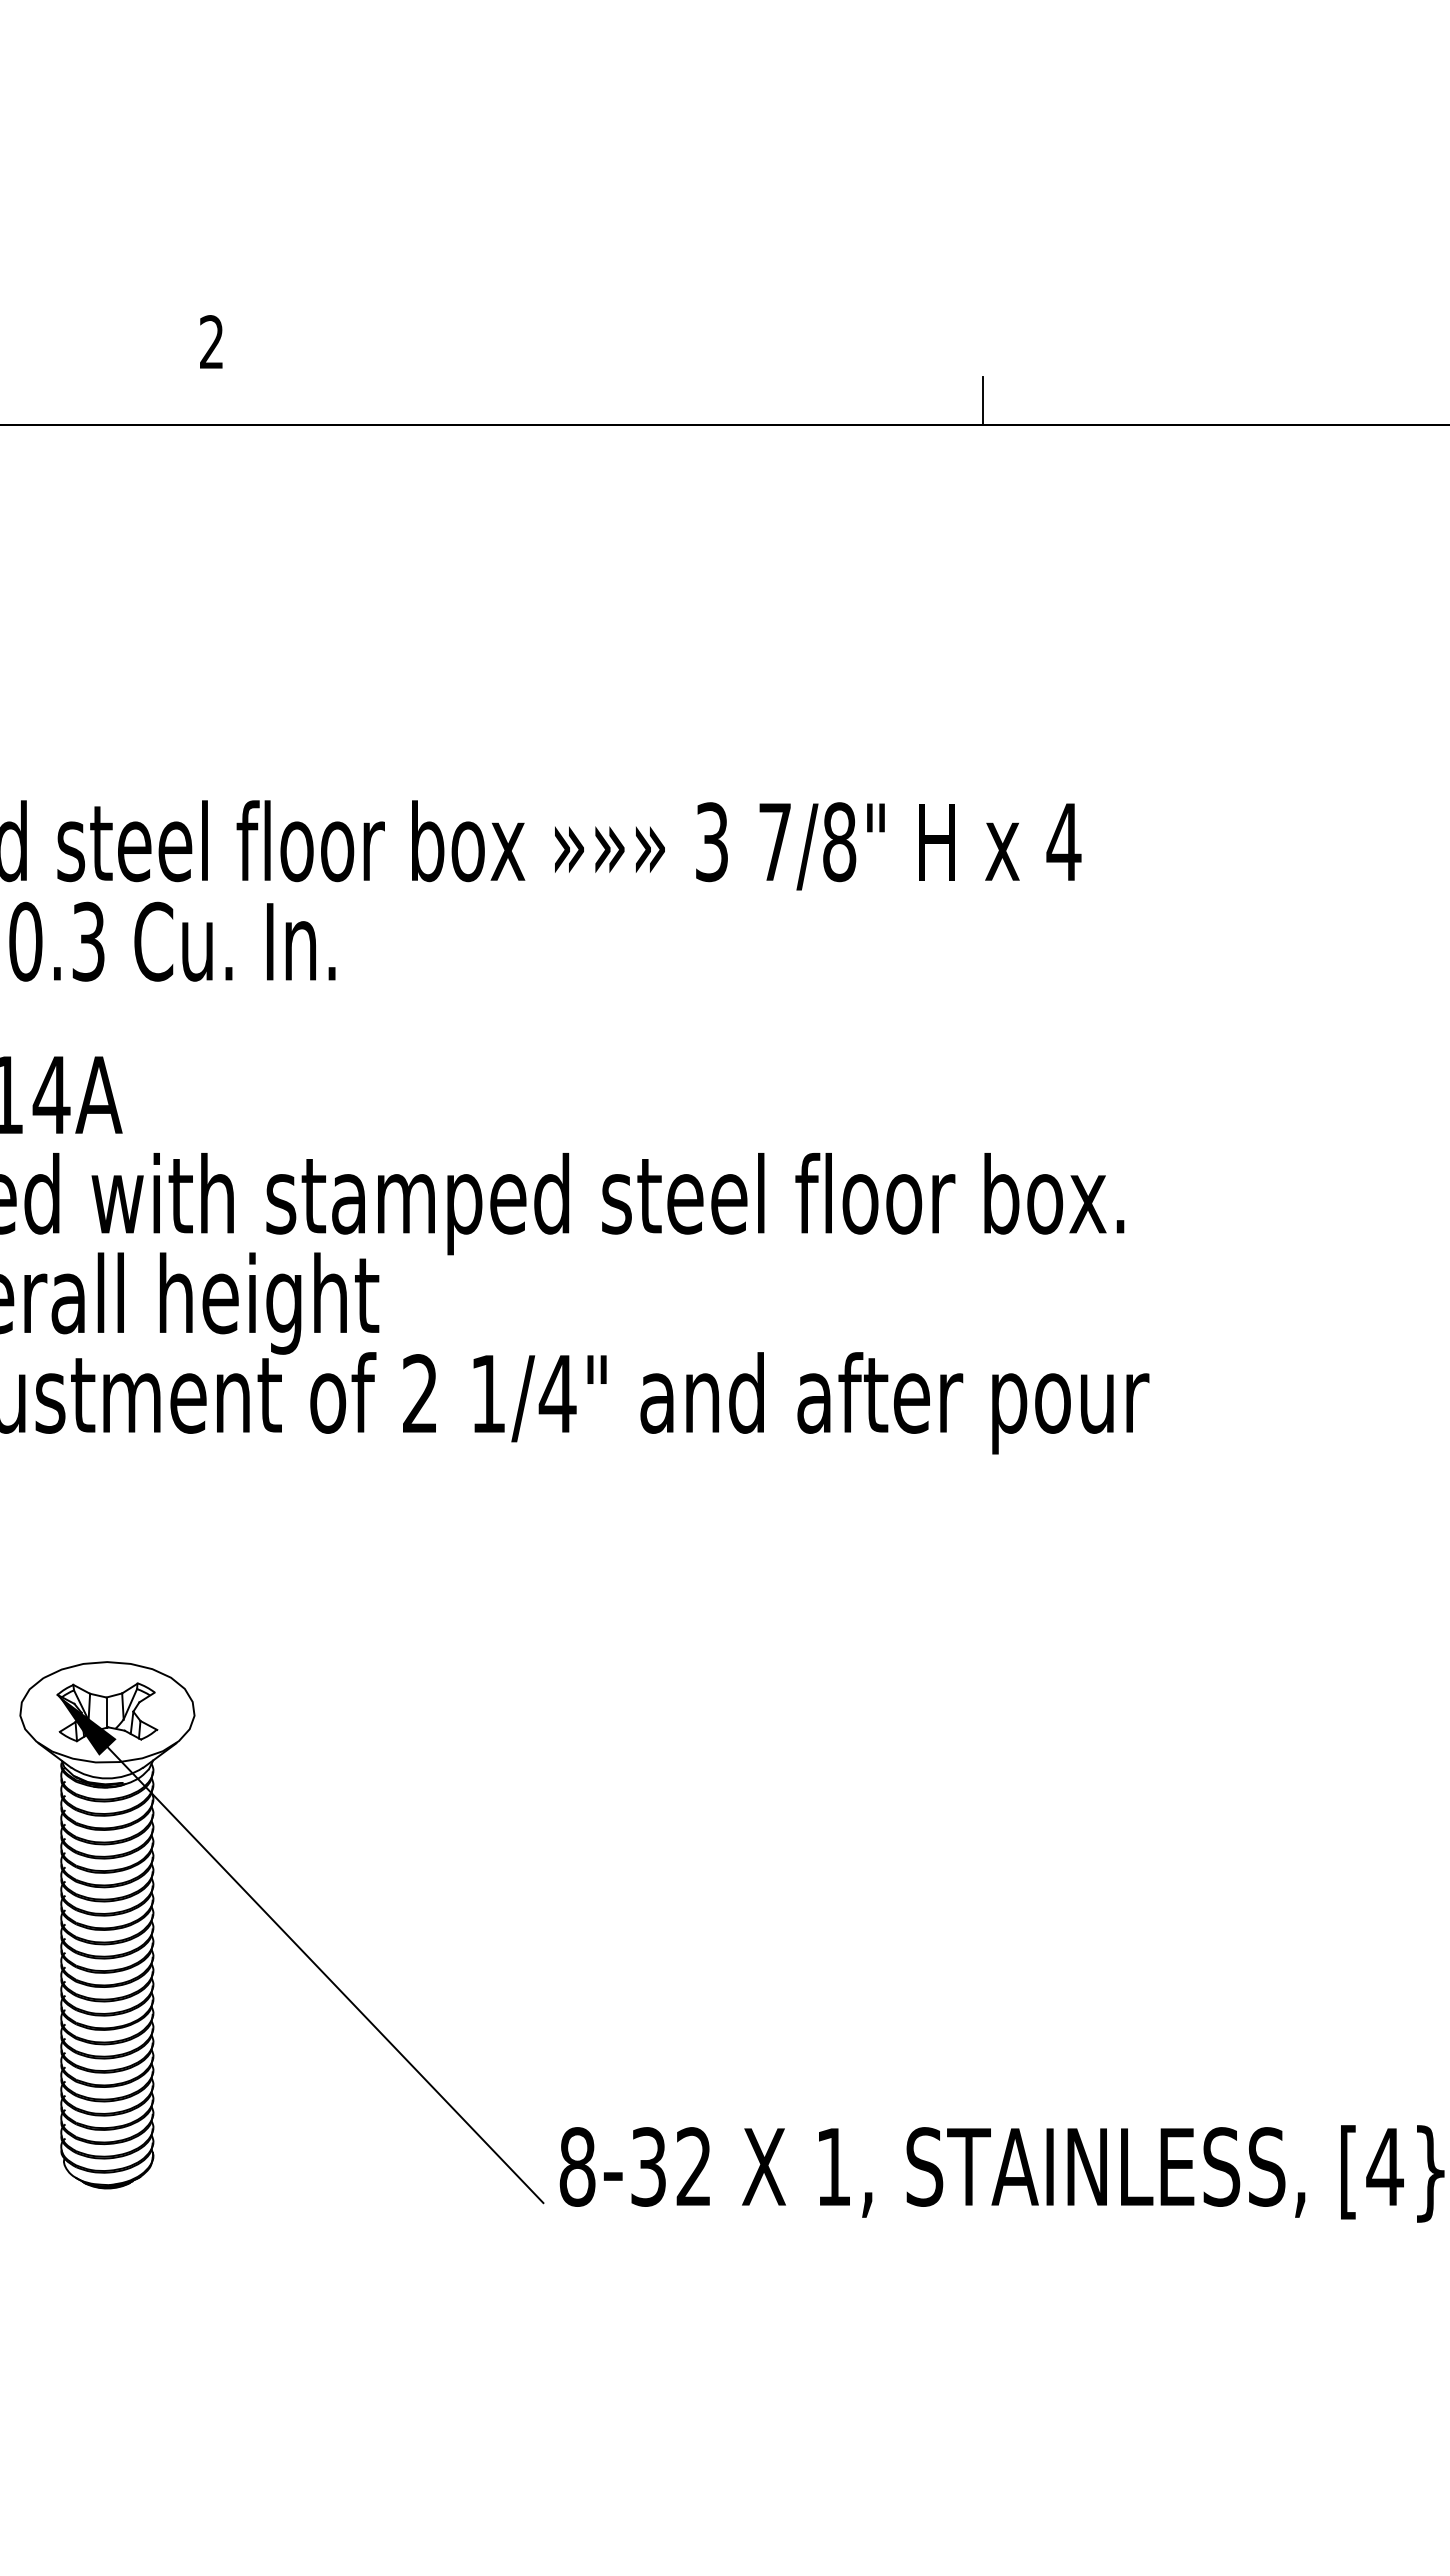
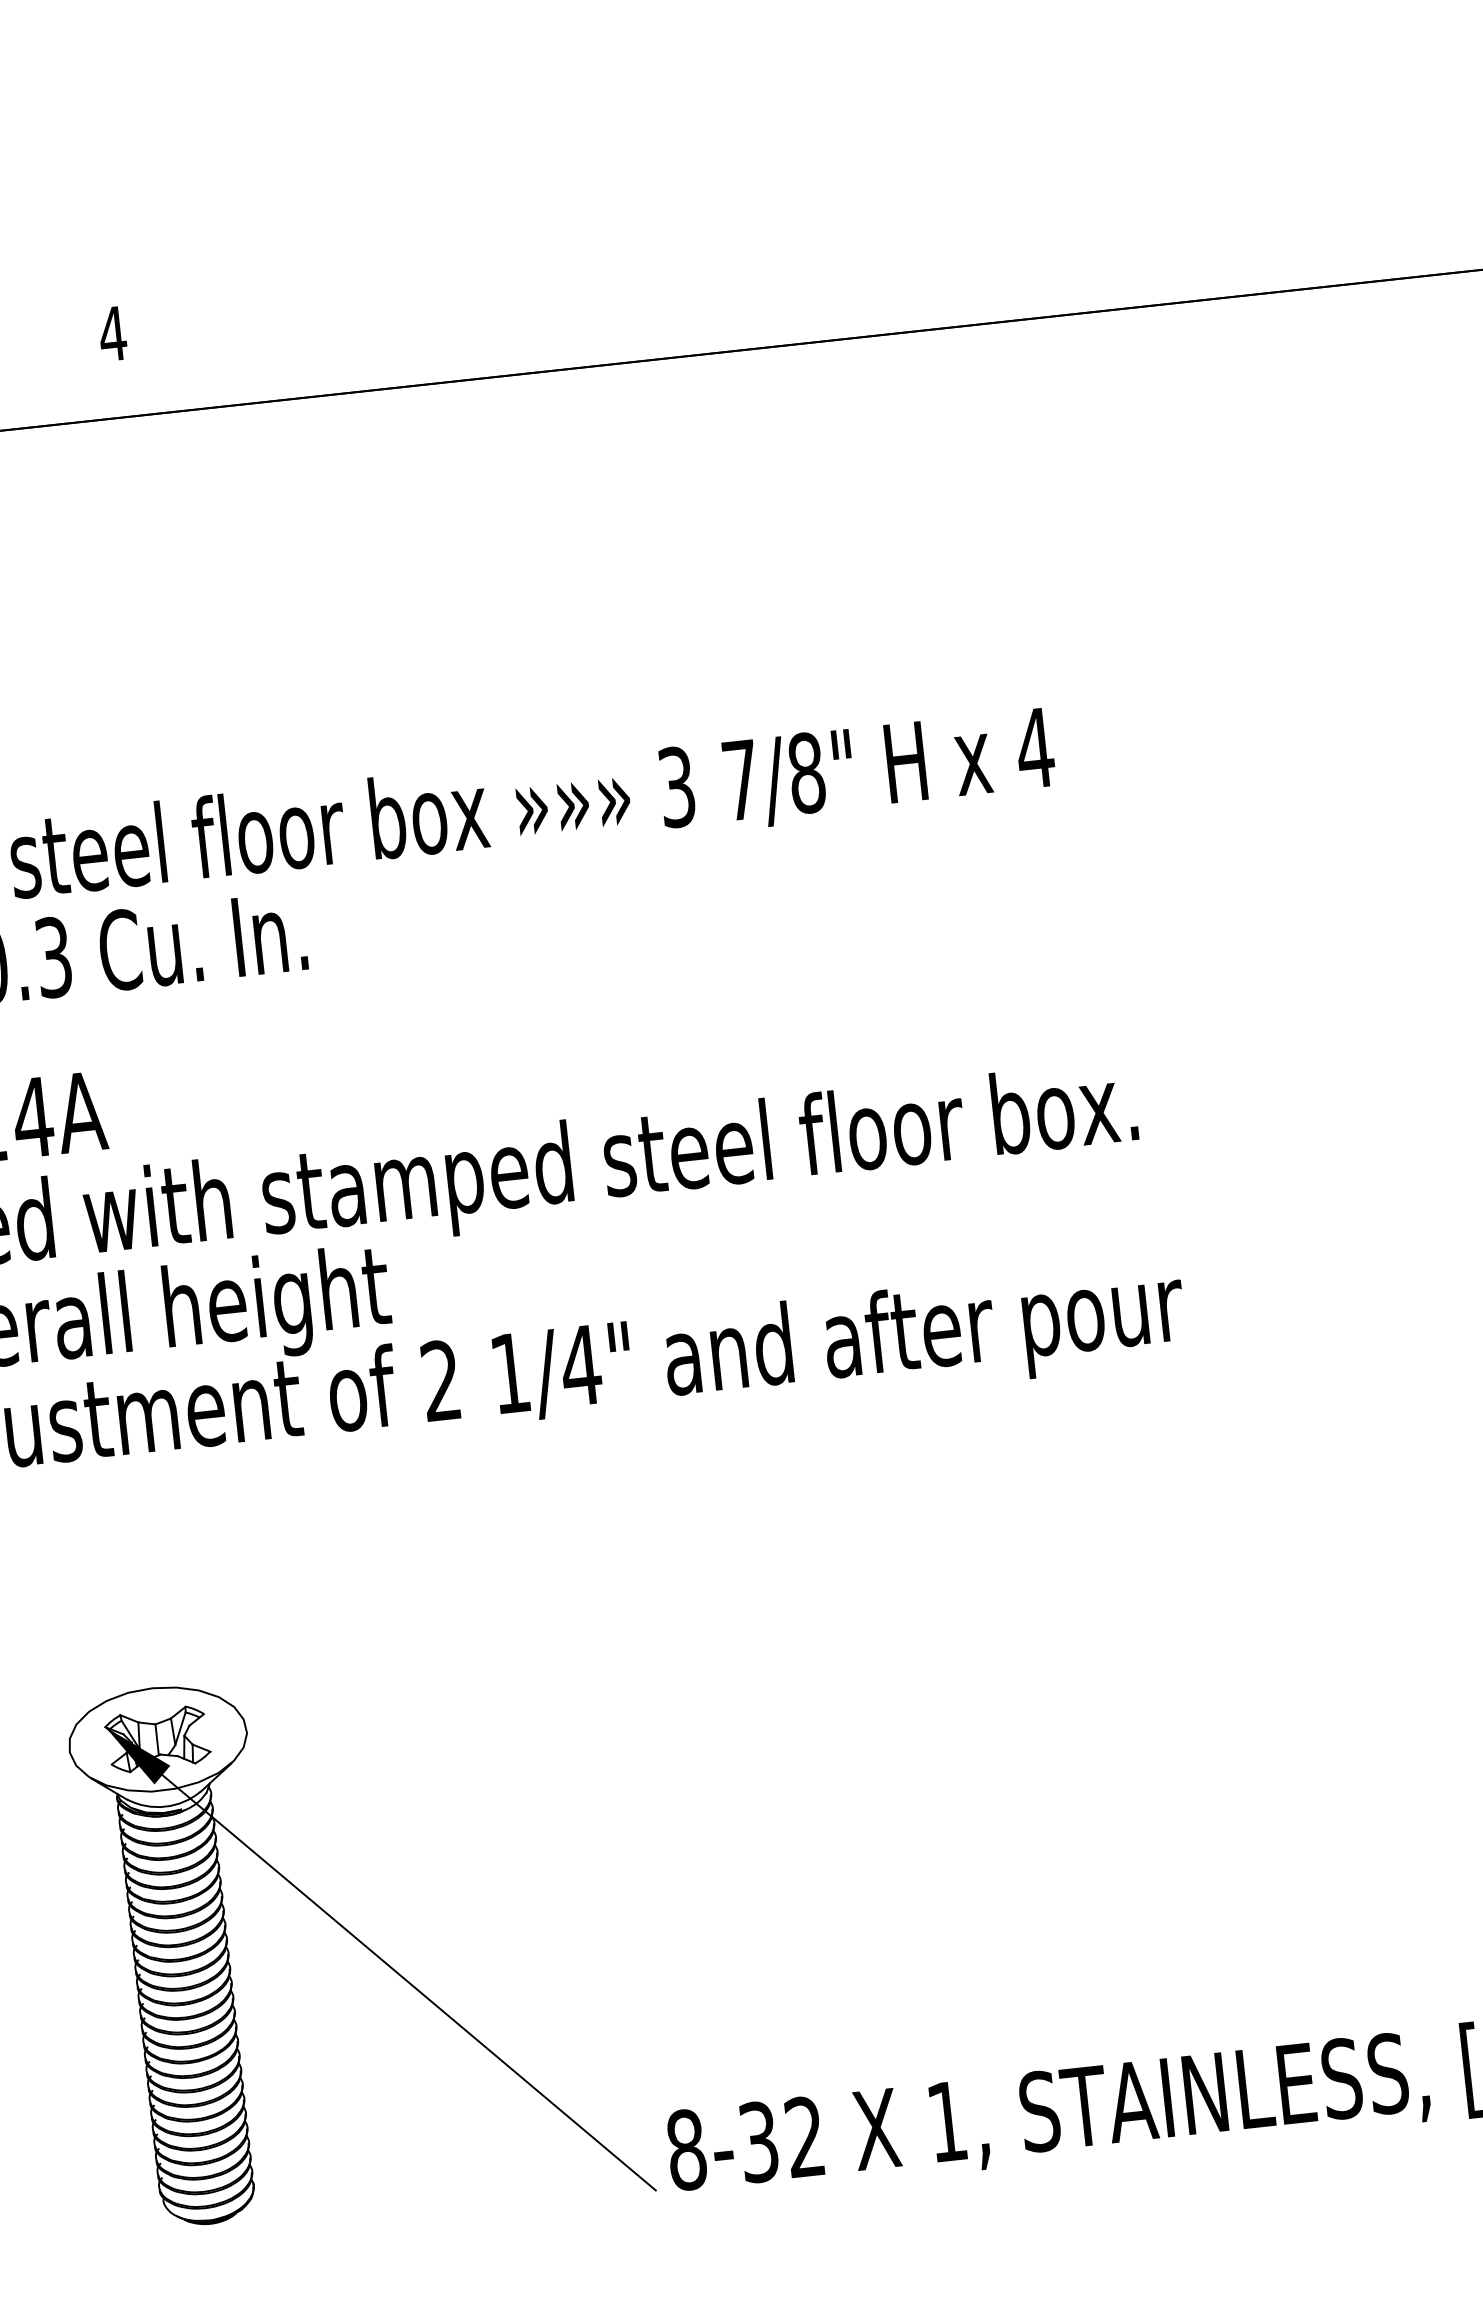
text: (211, 341) -> (112, 333), 2 -> 4
line: (982, 400) -> (903, 307), removed

